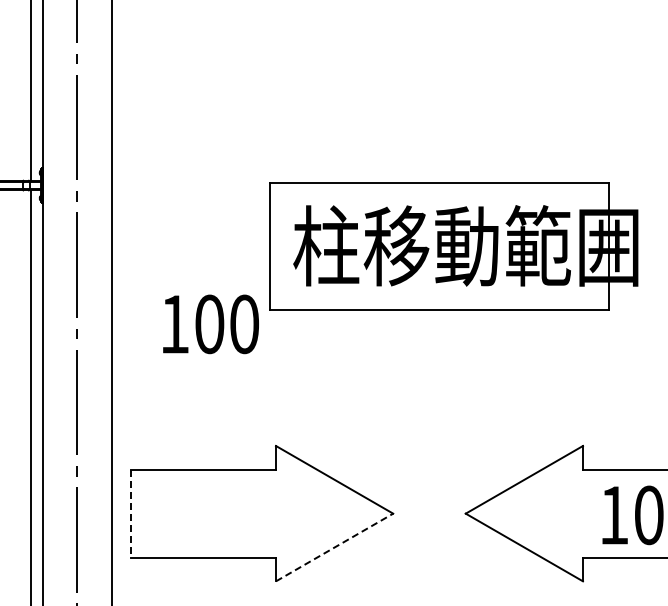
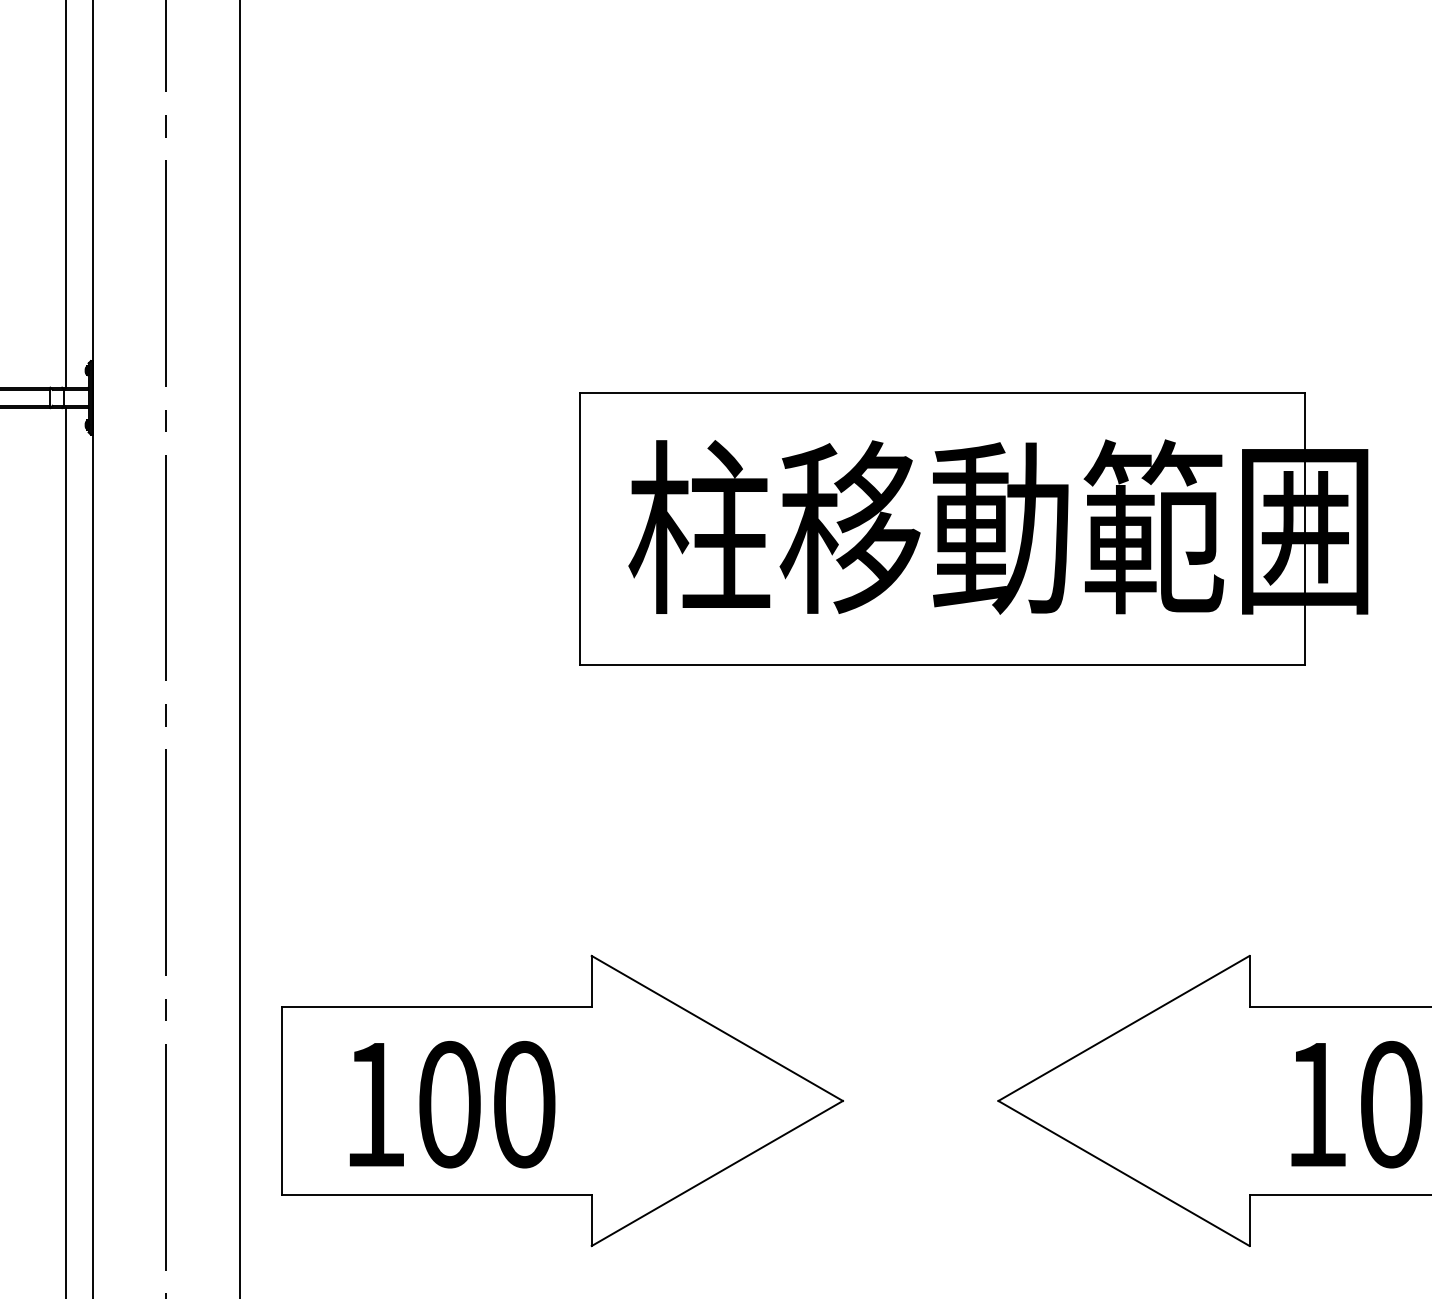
text: (210, 324) -> (451, 1104), moved
line: (131, 513) -> (282, 1100), dashed -> solid
line: (334, 547) -> (717, 1173), dashed -> solid

